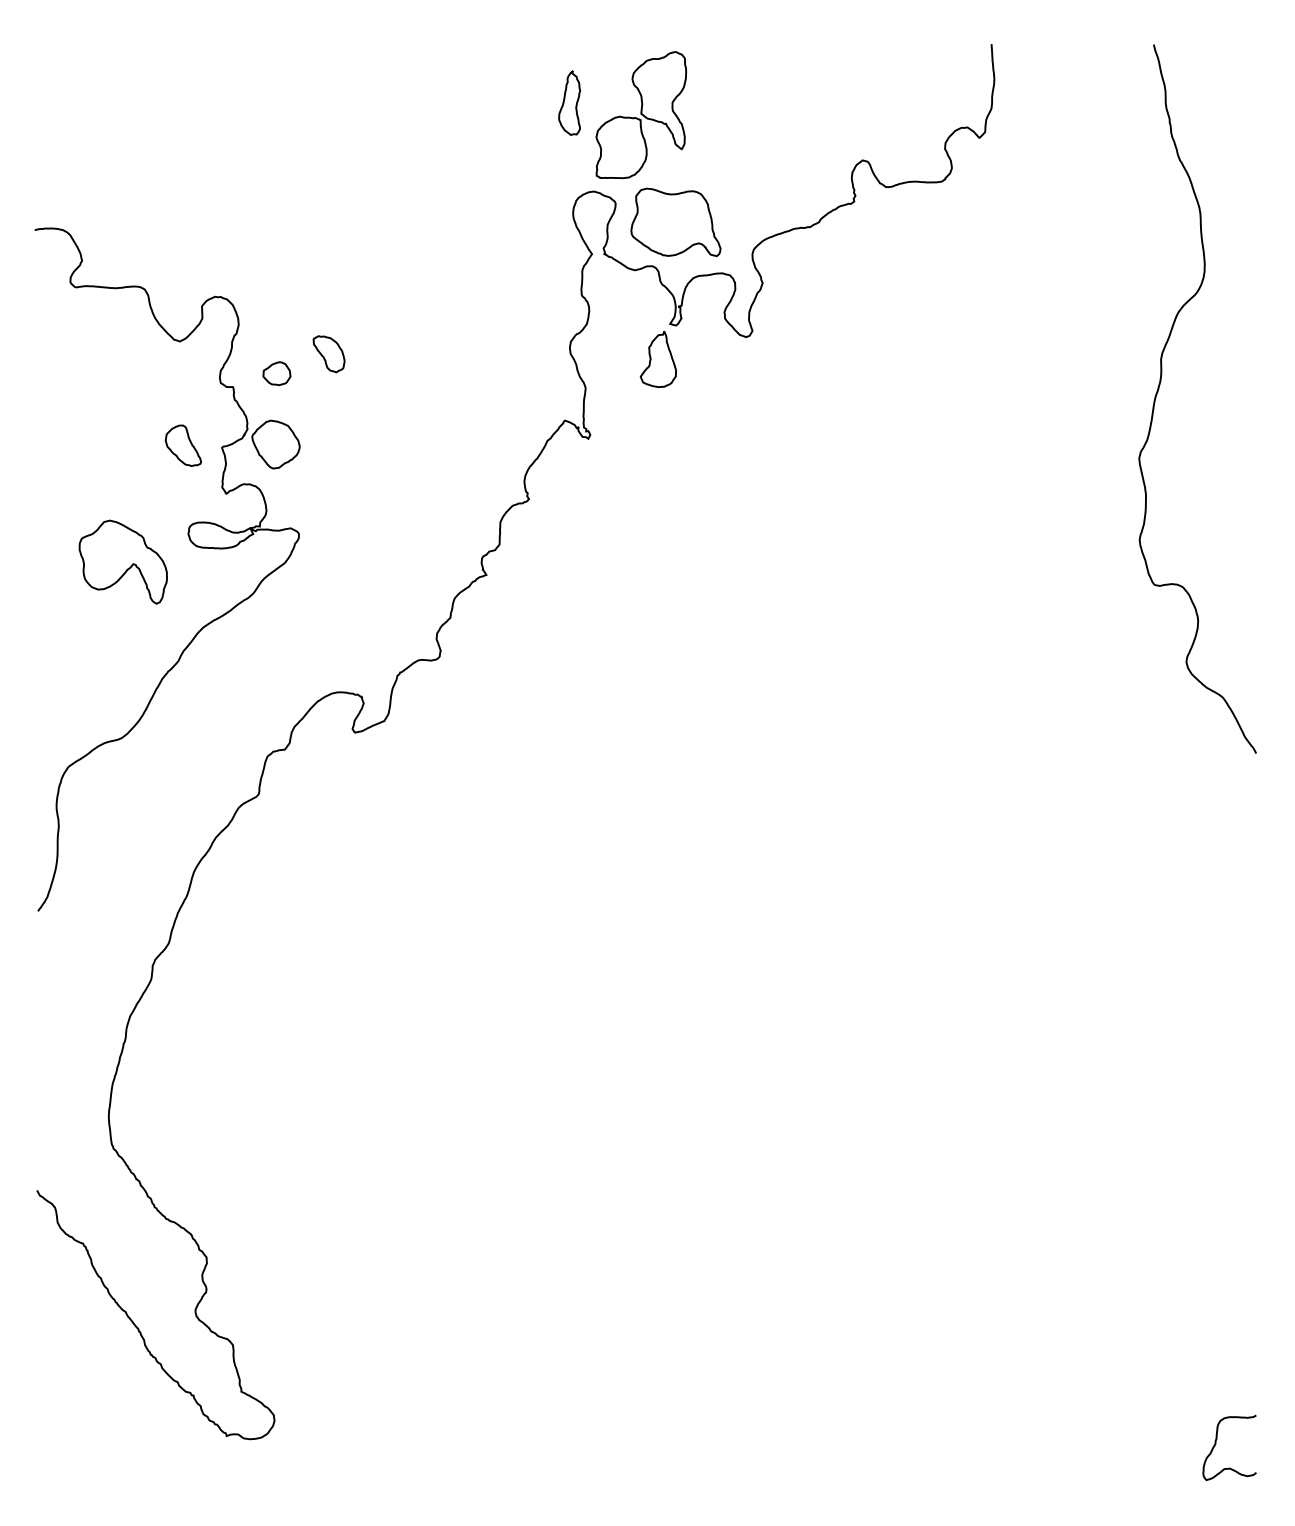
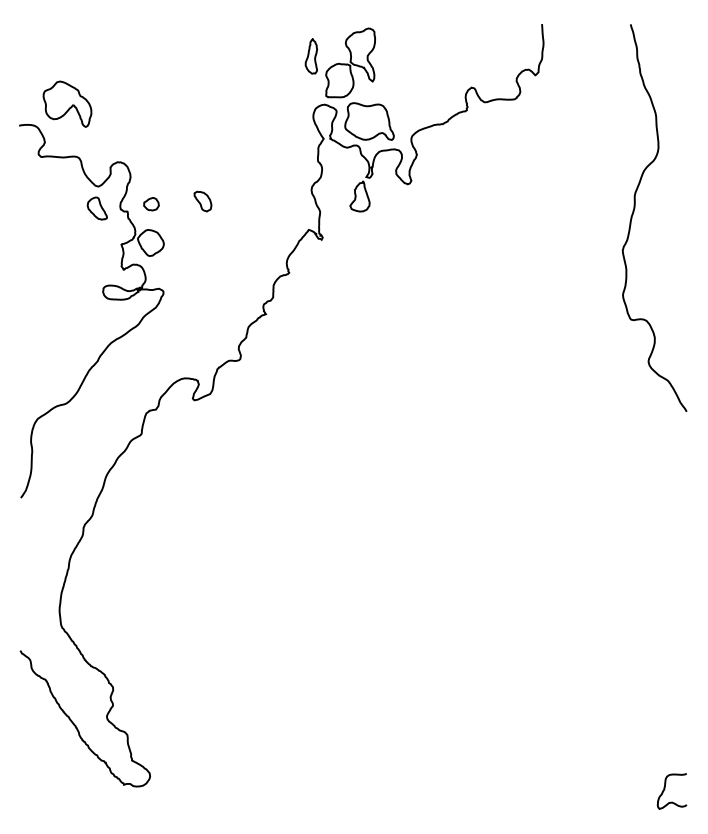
part: (328, 354) -> (202, 201), moved
part: (181, 445) -> (96, 208), moved
part: (123, 560) -> (67, 103), moved

